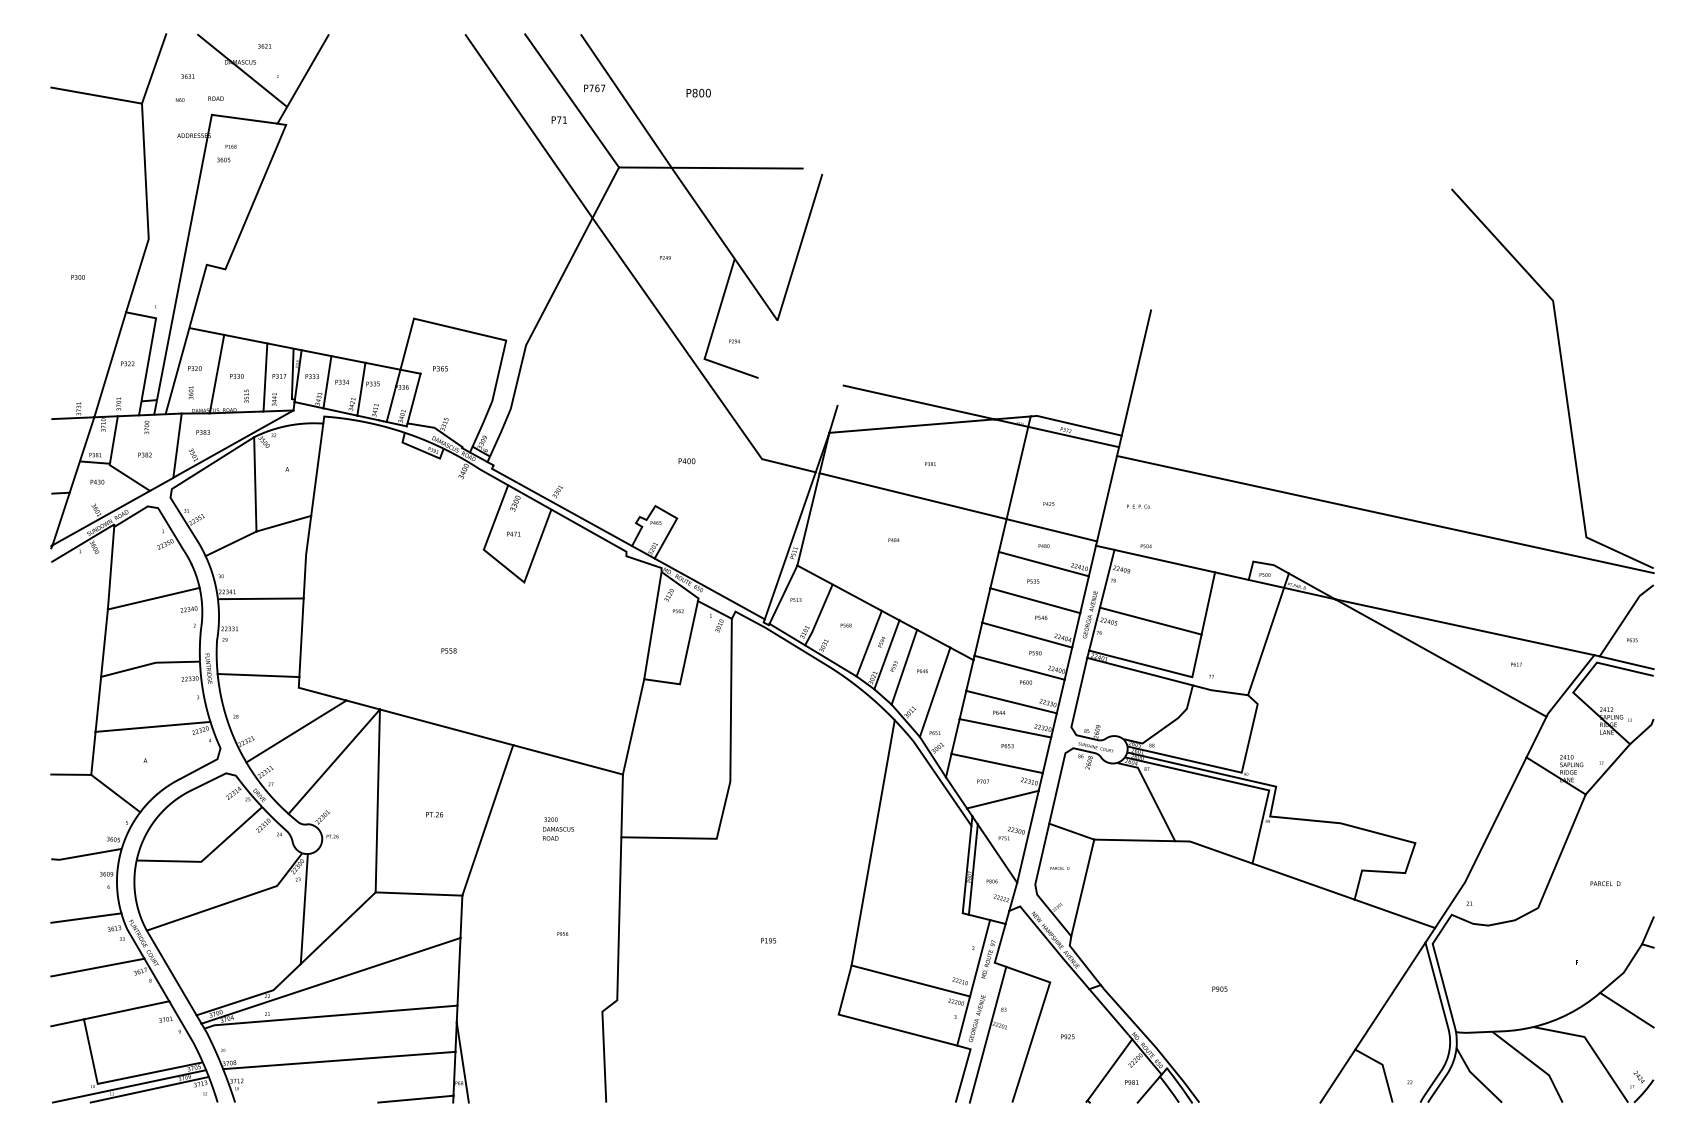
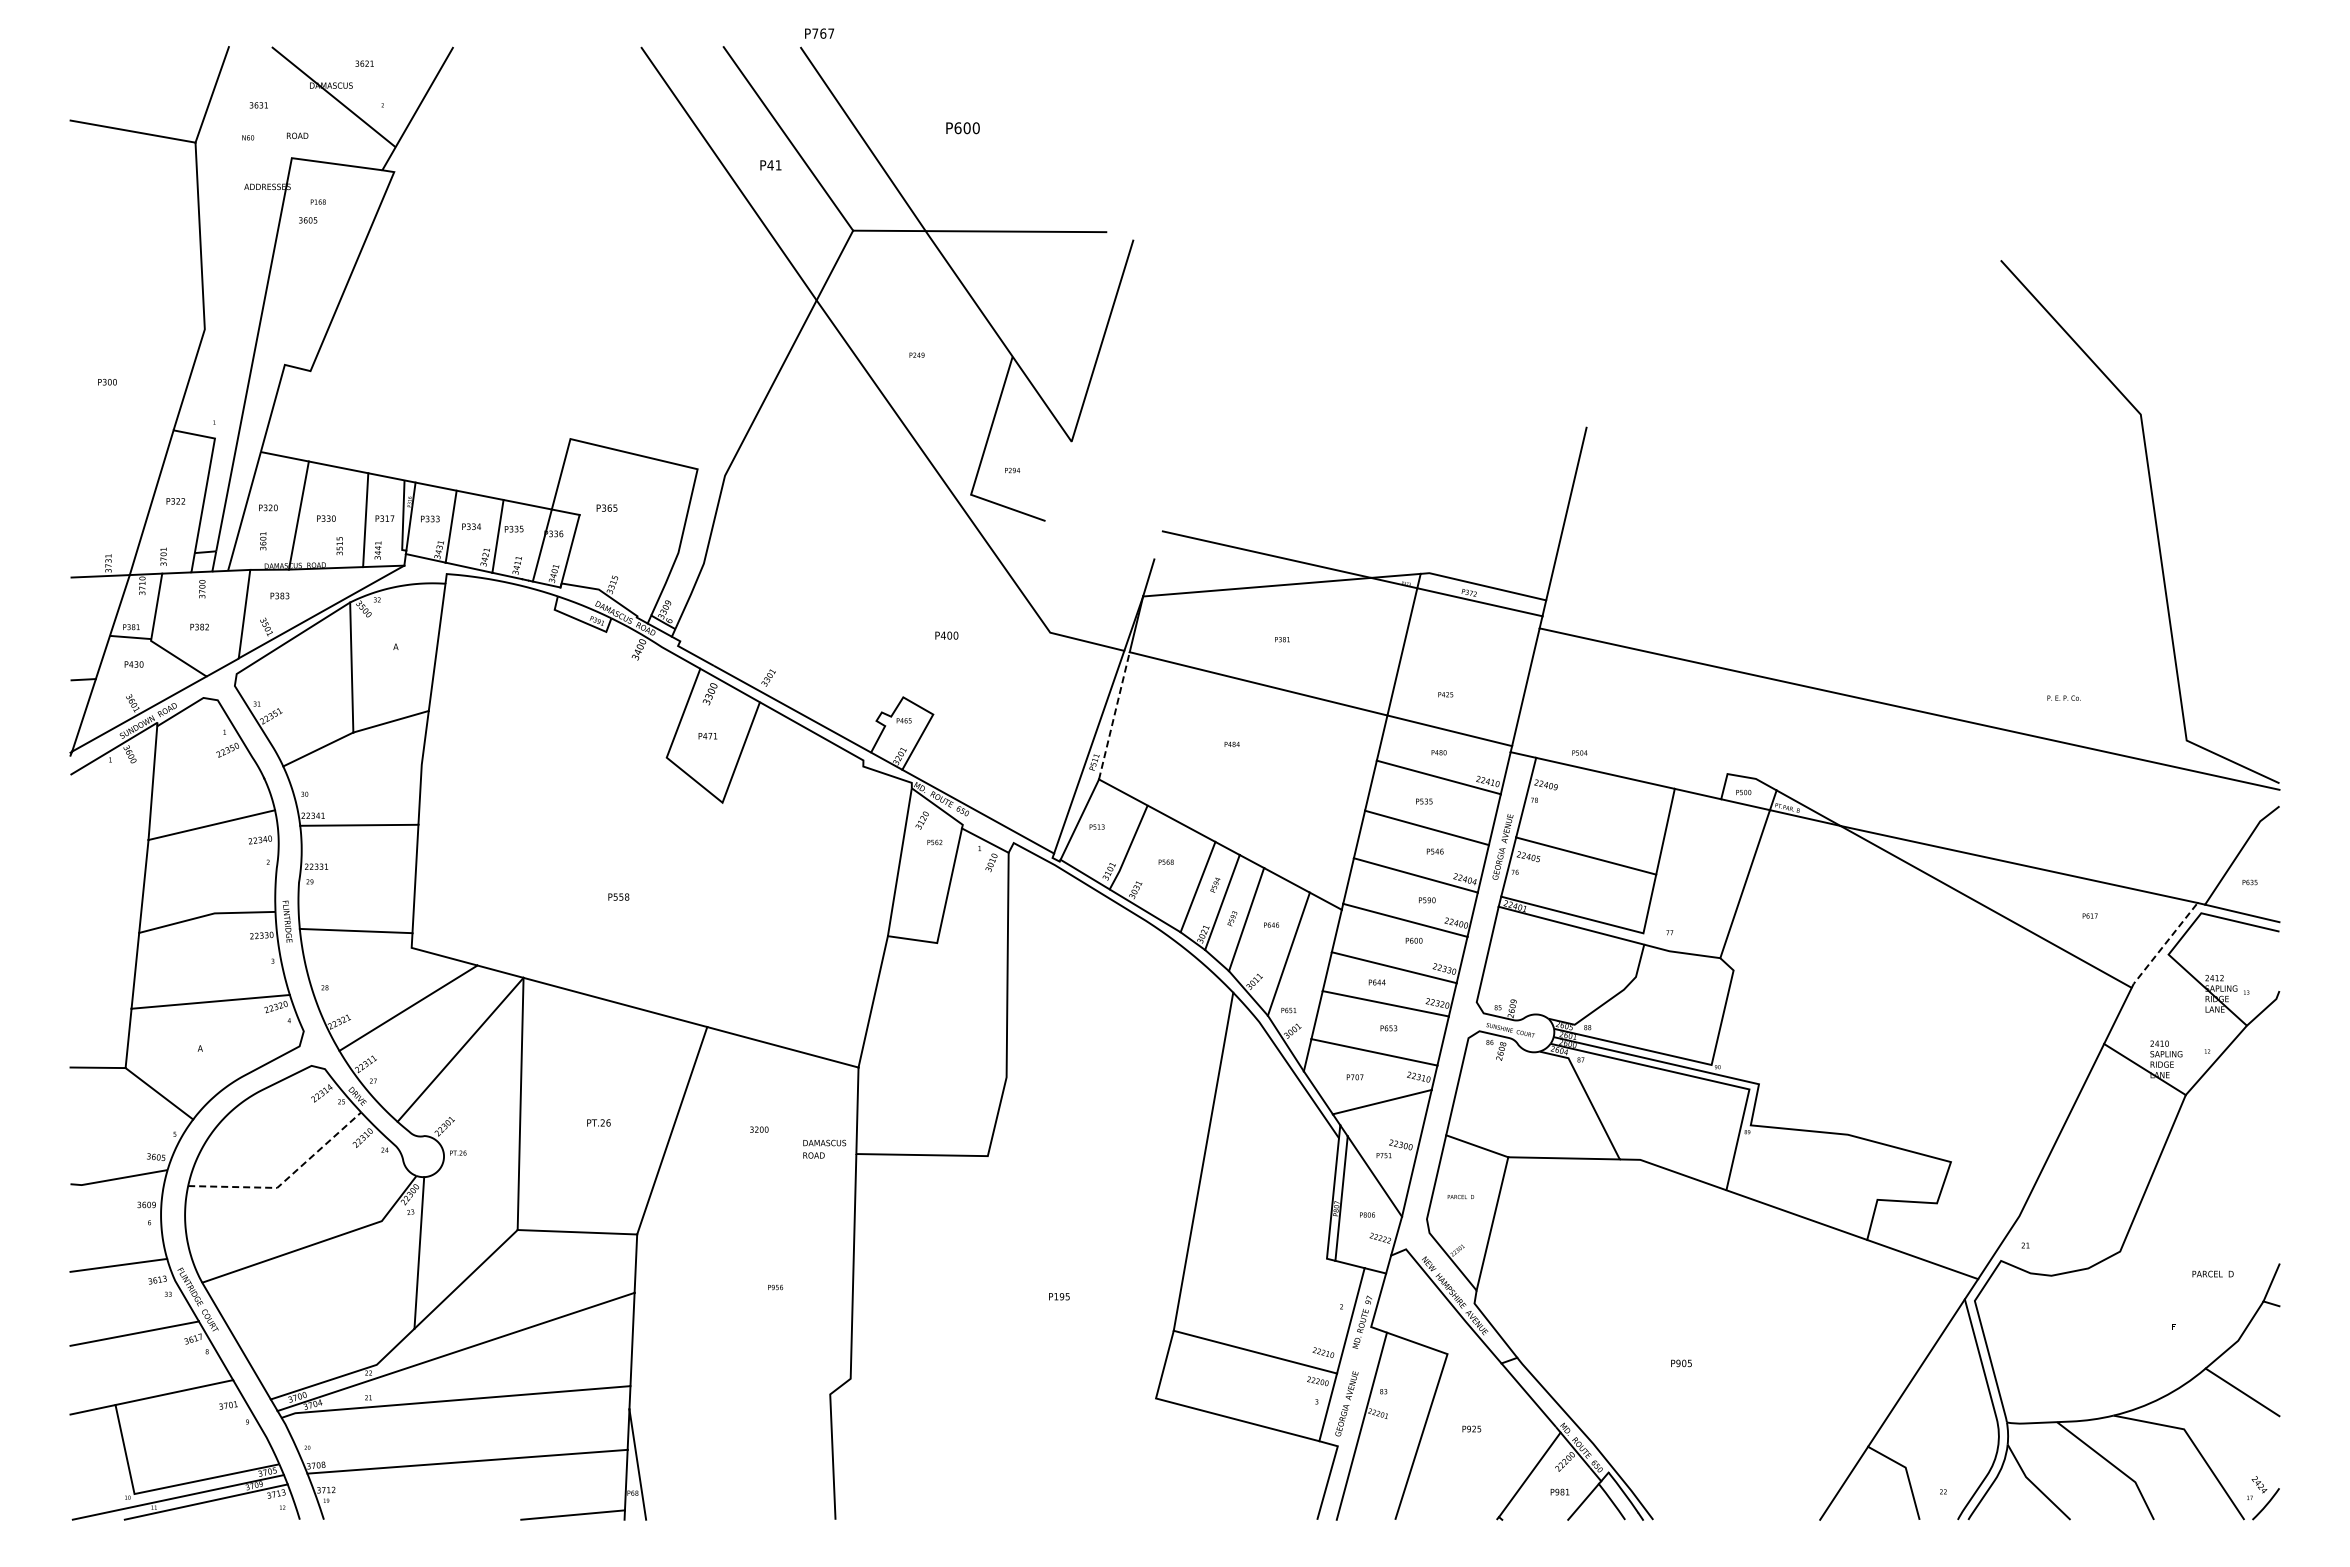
text: (594, 88) -> (819, 33), moved
text: (694, 92) -> (957, 127), P800 -> P600
text: (559, 120) -> (770, 165), P71 -> P41
text: (1138, 506) -> (2063, 697), moved
line: (808, 519) -> (1114, 715), solid -> dashed
line: (1569, 686) -> (2163, 945), solid -> dashed
text: (558, 833) -> (824, 1148), moved
line: (207, 856) -> (285, 1180), solid -> dashed
text: (1605, 883) -> (2212, 1273), moved

